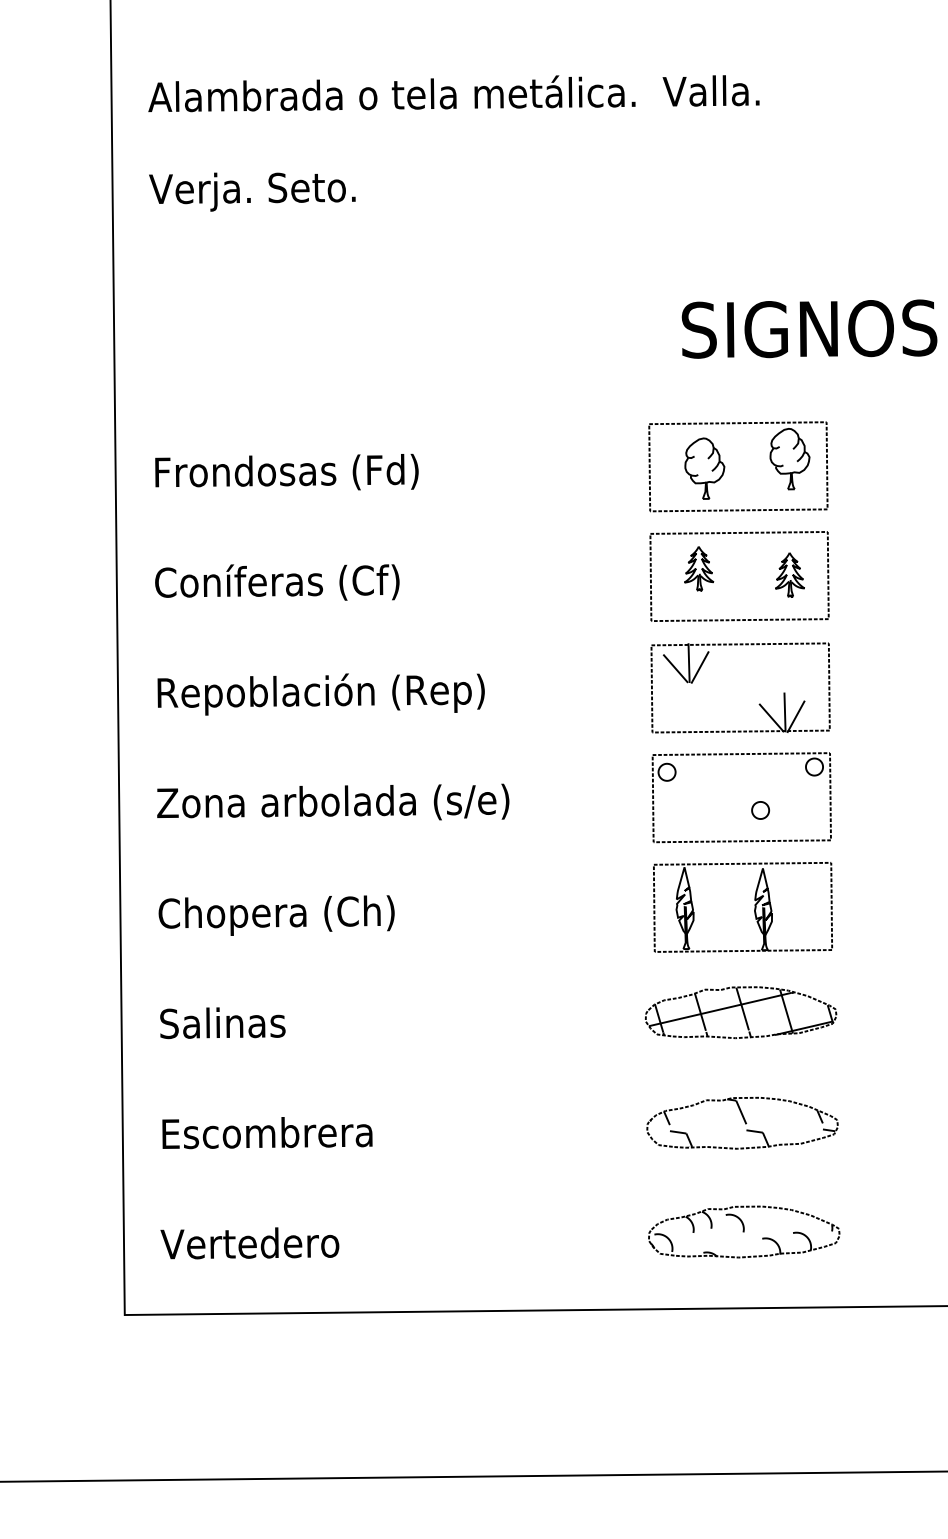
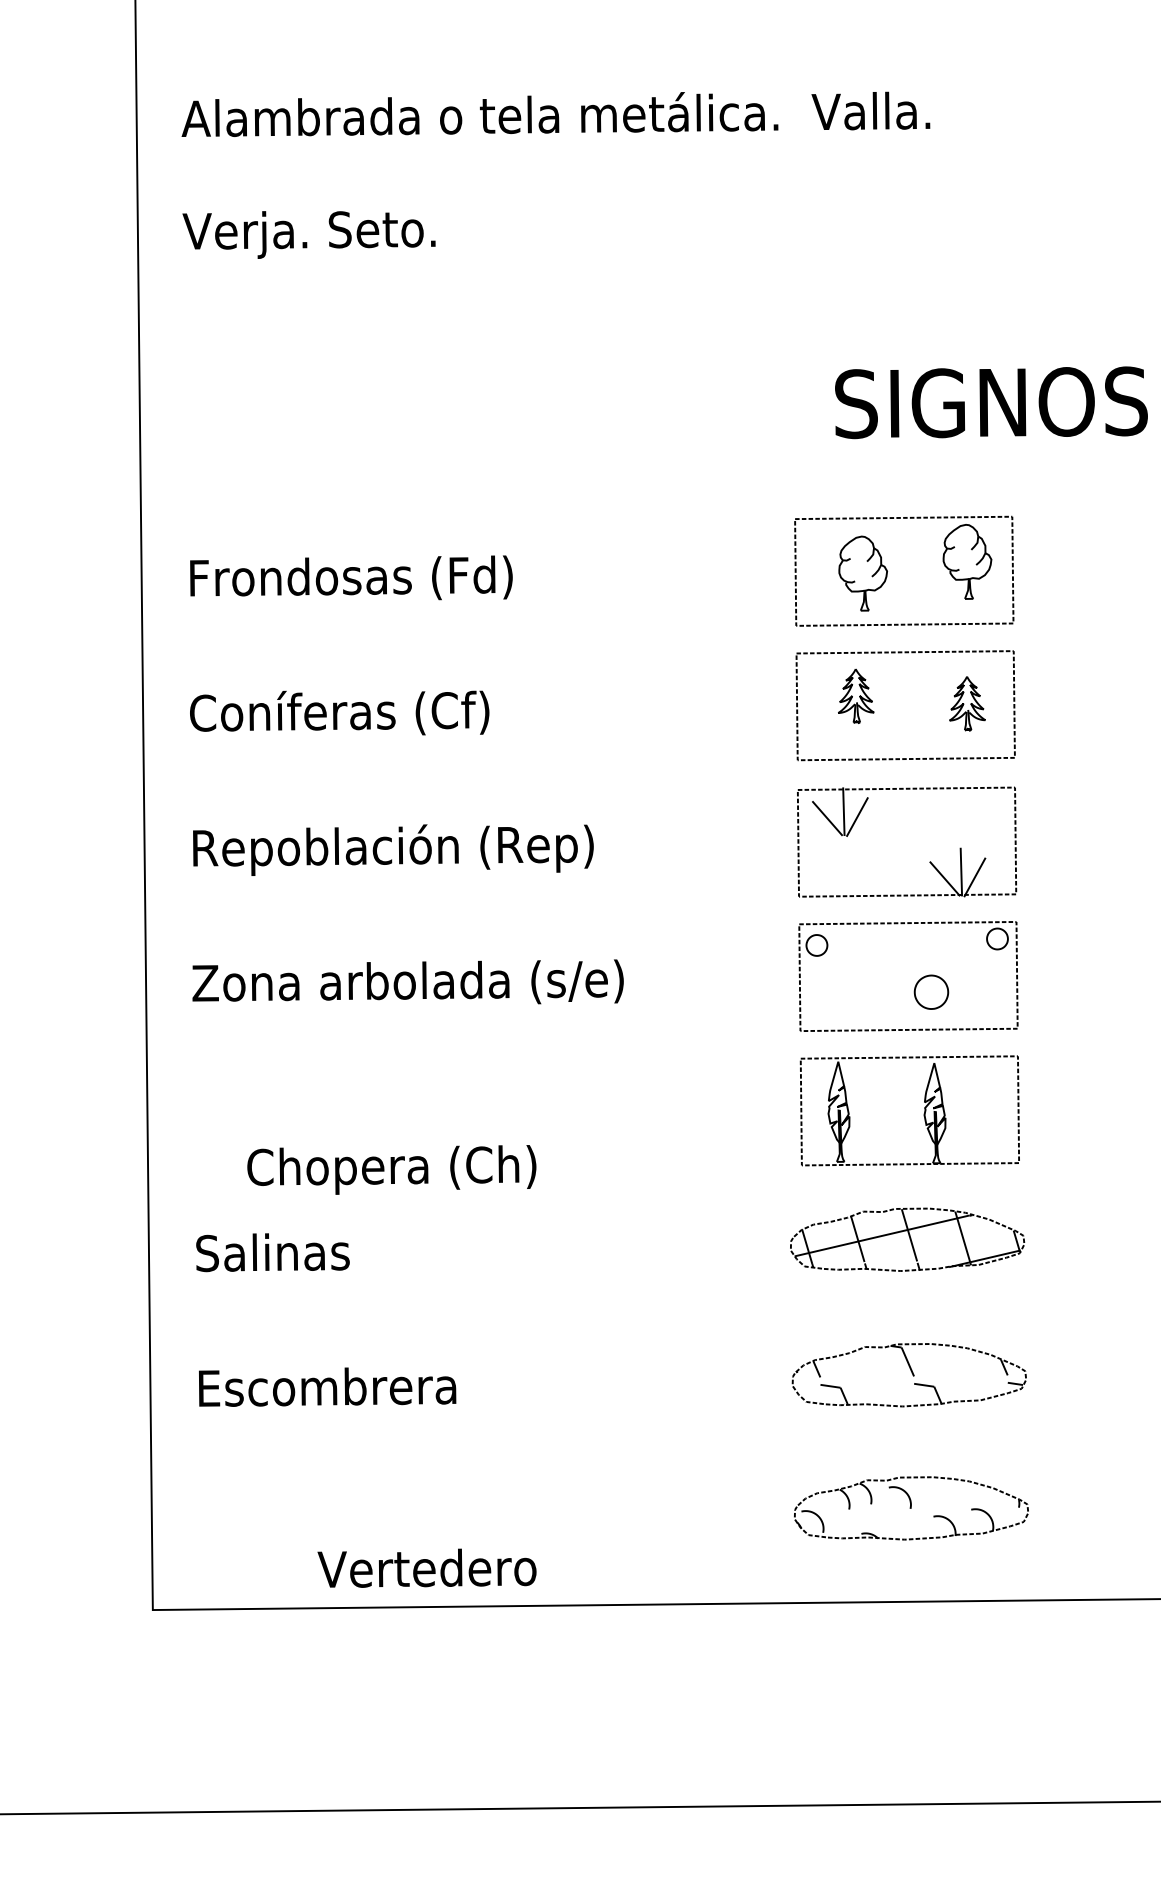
part: (760, 809) -> (931, 991), size x1.6
text: (276, 915) -> (391, 1169), moved
text: (249, 1242) -> (426, 1567), moved

